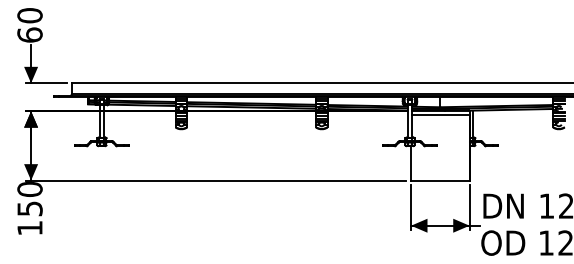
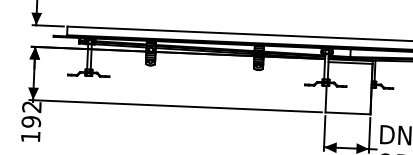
text: (29, 199) -> (31, 114), 150 -> 192

